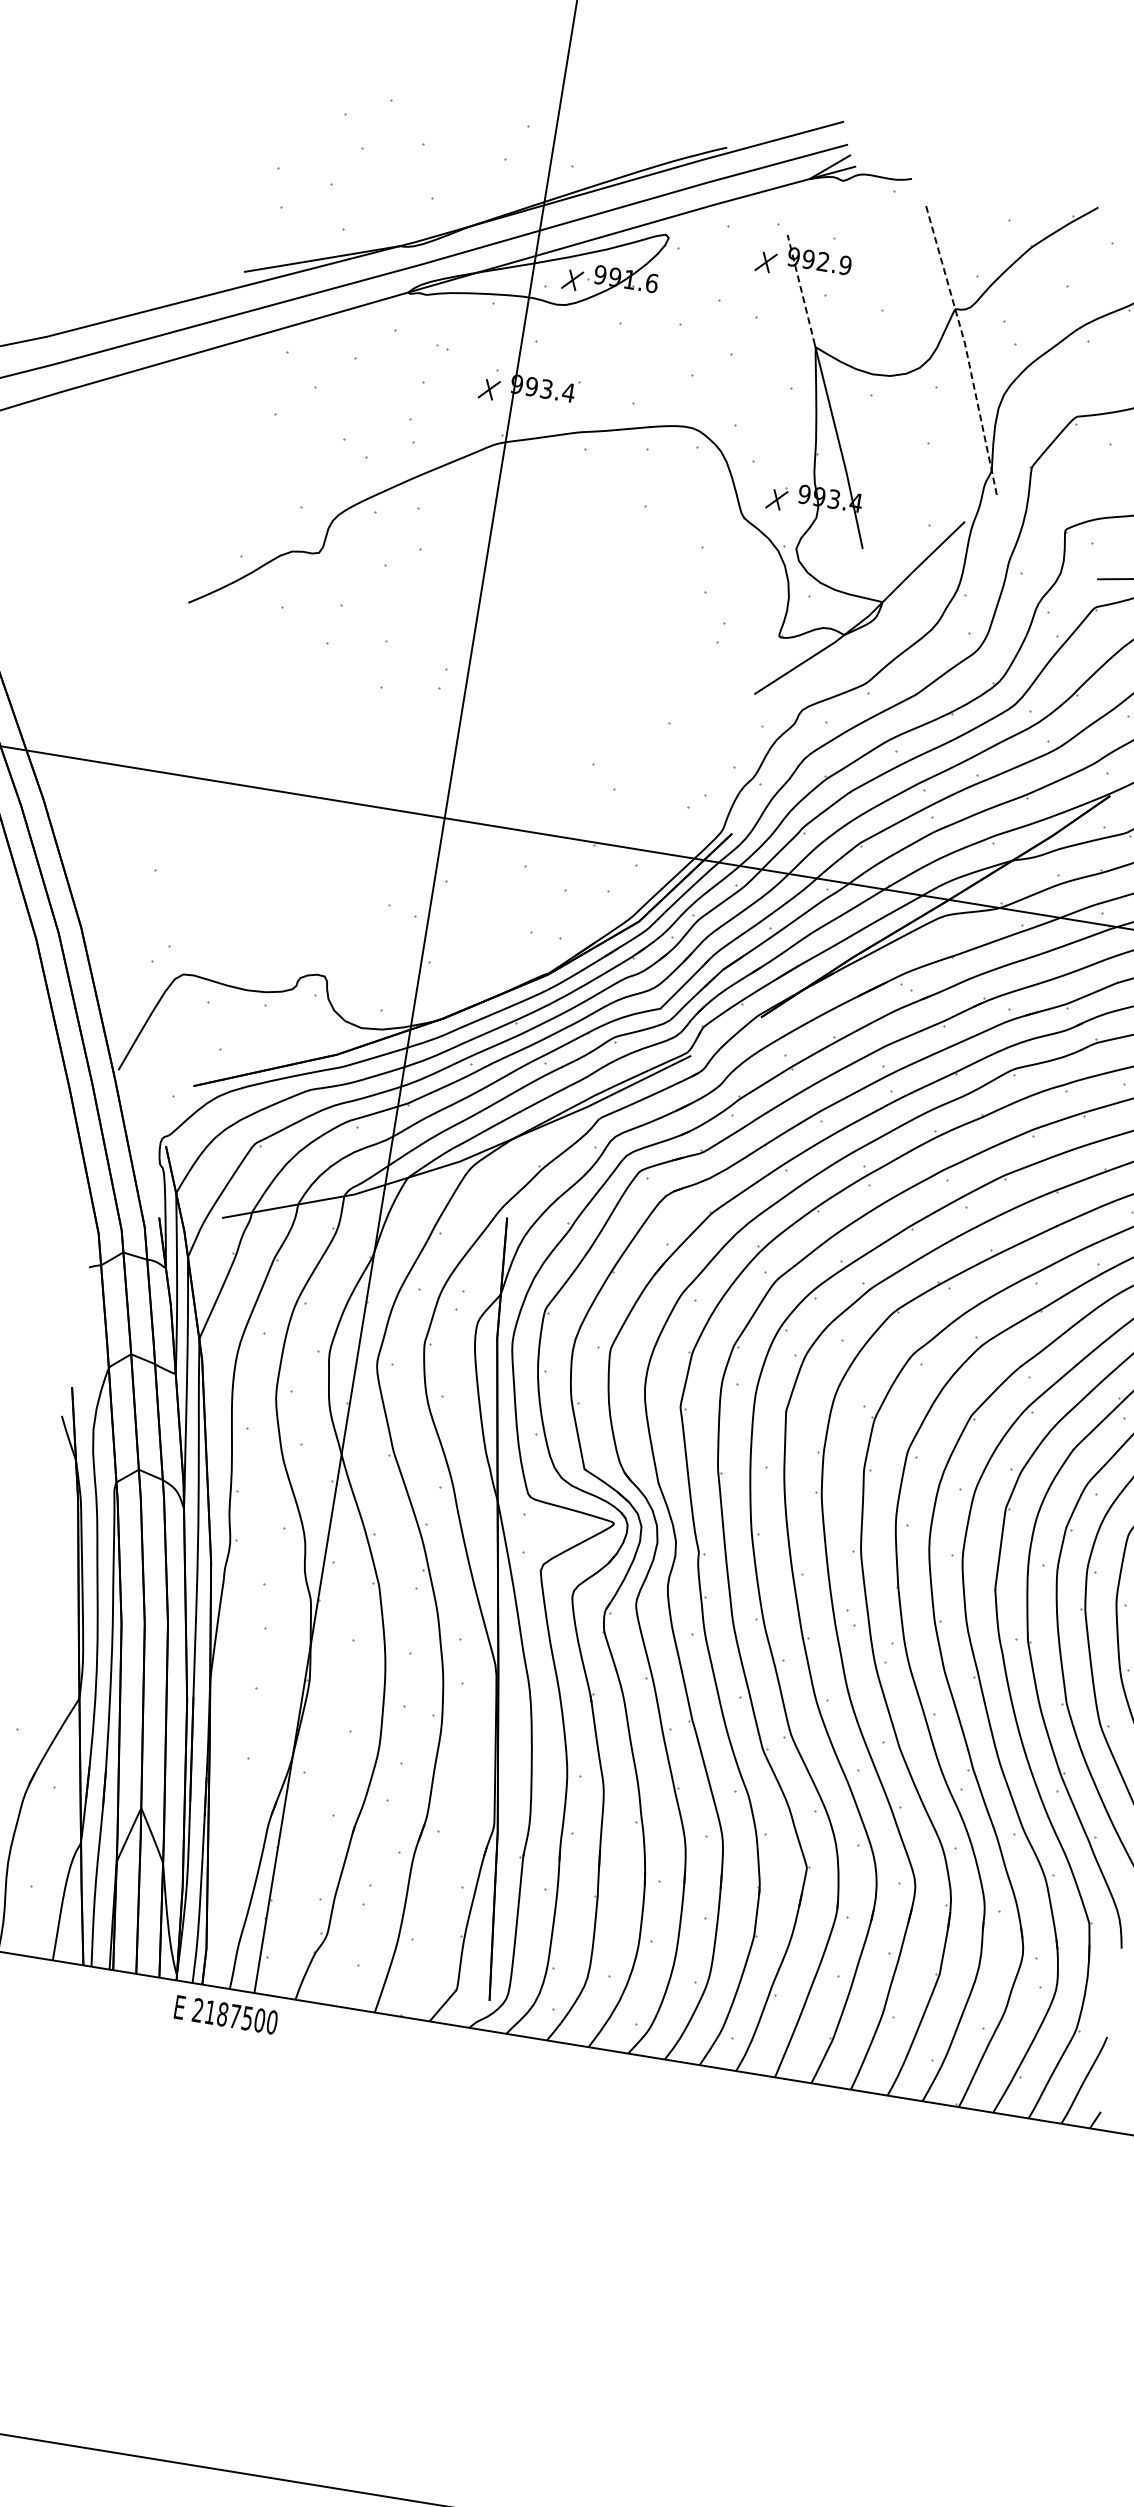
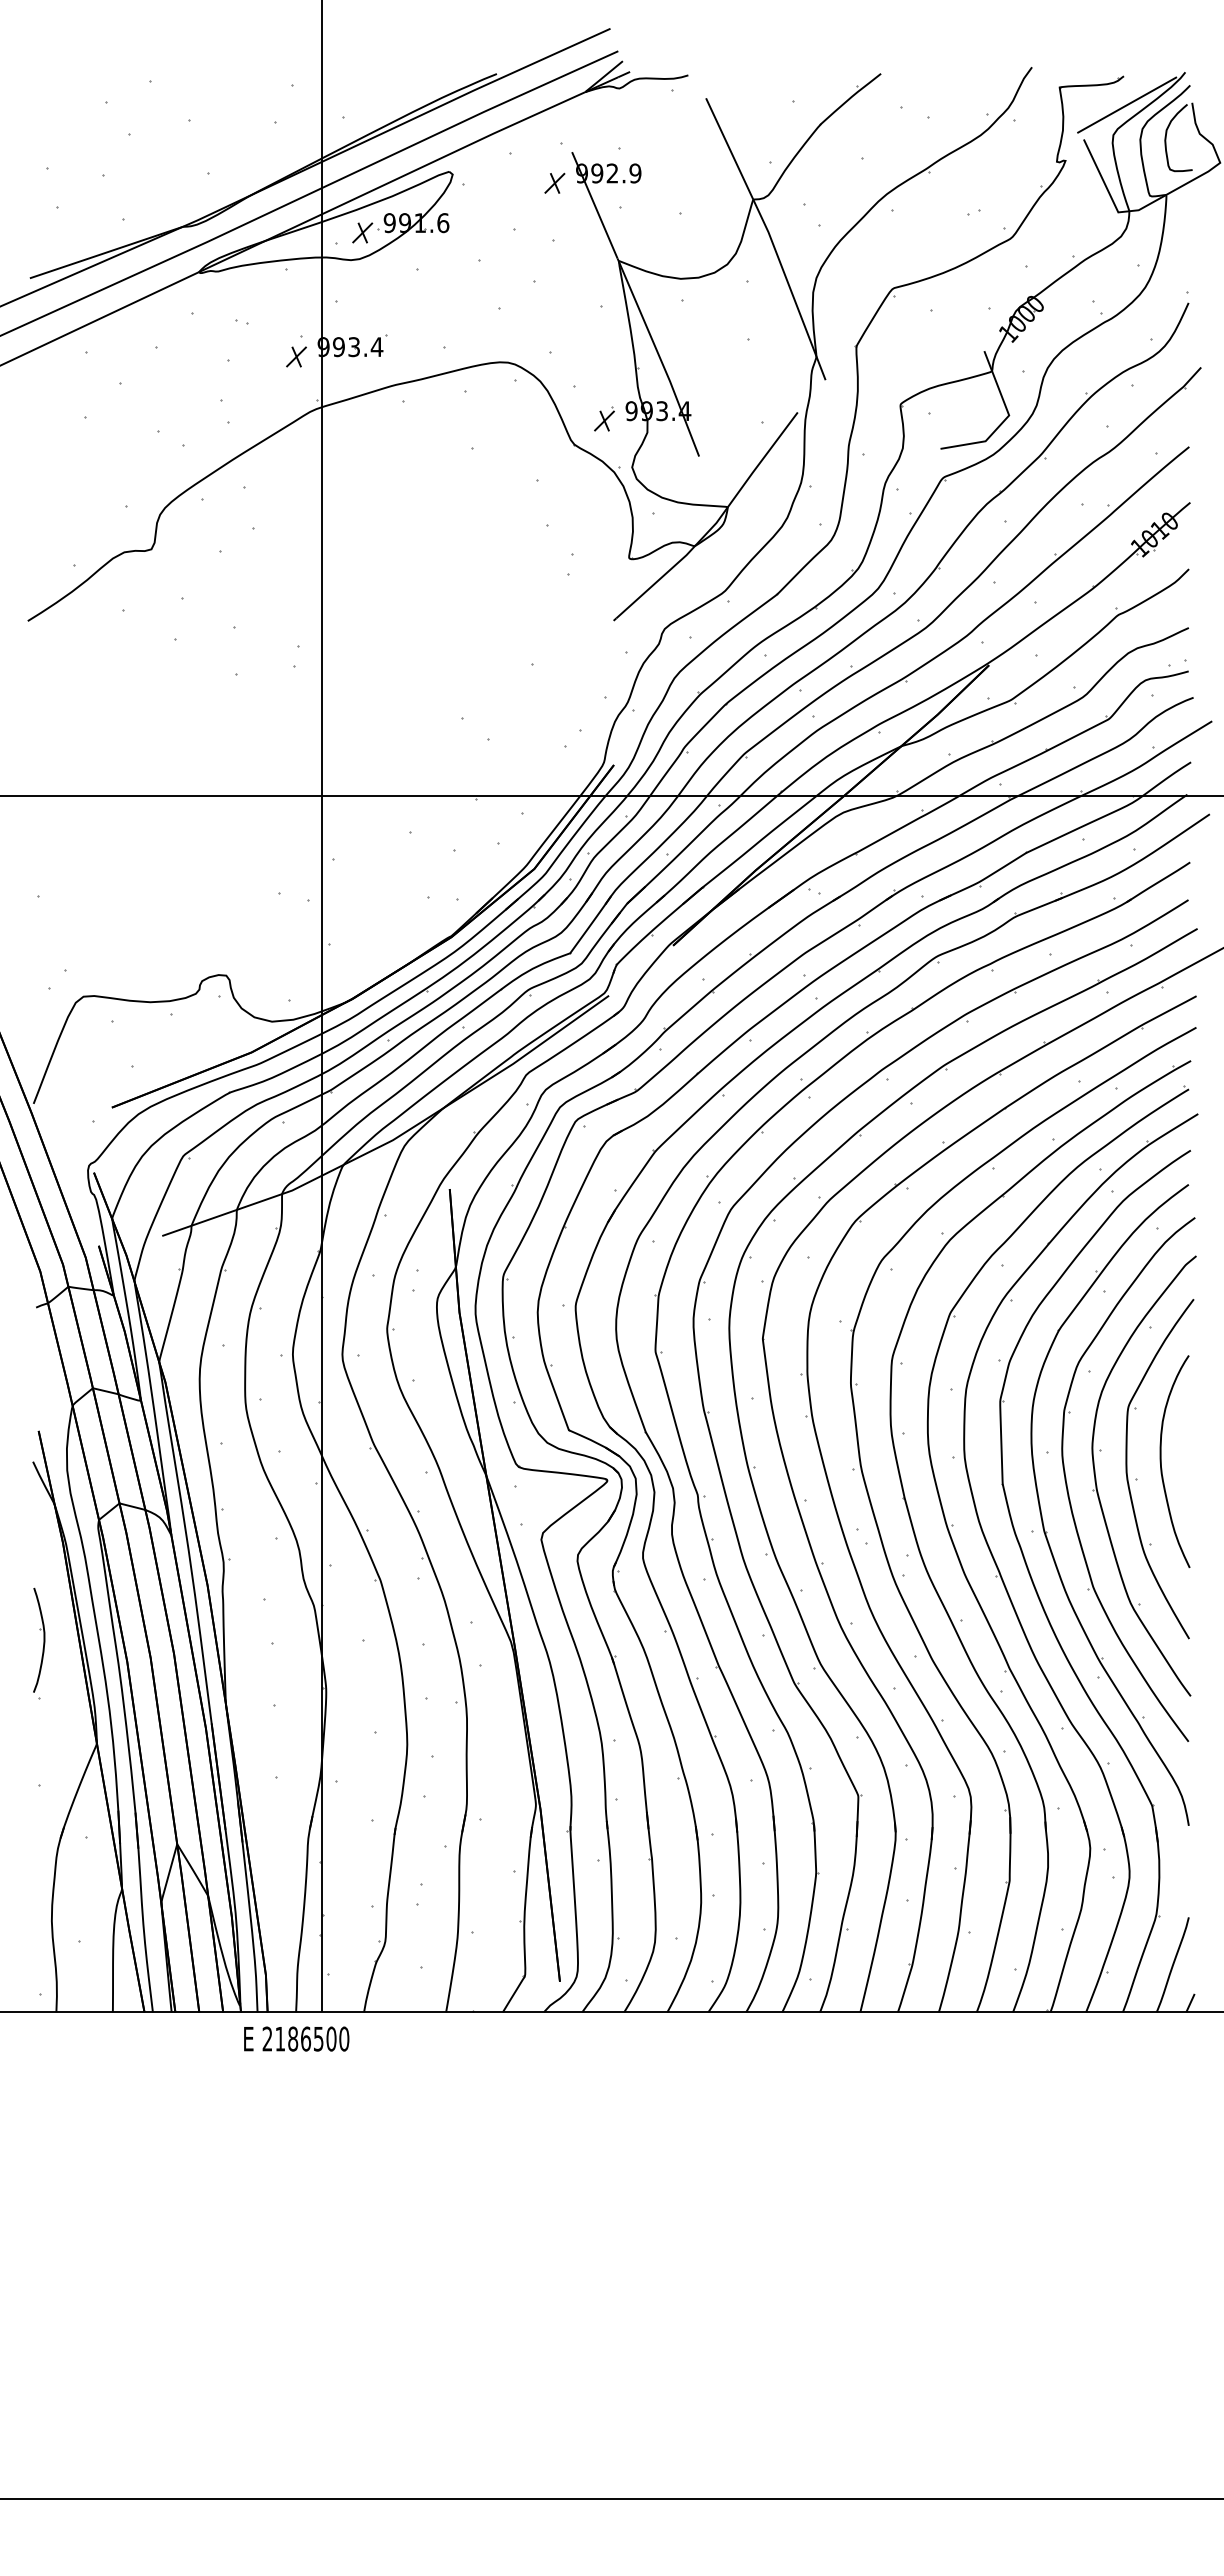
line: (800, 289) -> (594, 205), dashed -> solid
line: (966, 347) -> (770, 236), dashed -> solid
part: (39, 1592) -> (39, 1643), added
text: (235, 2015) -> (306, 2038), 2187500 -> 2186500

